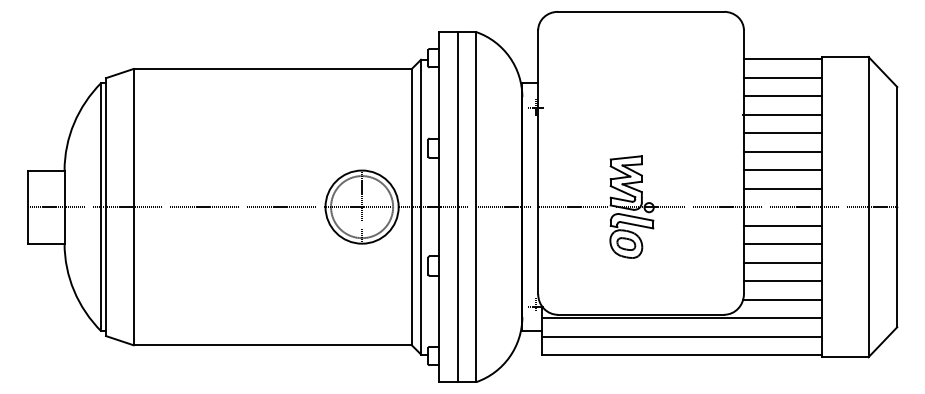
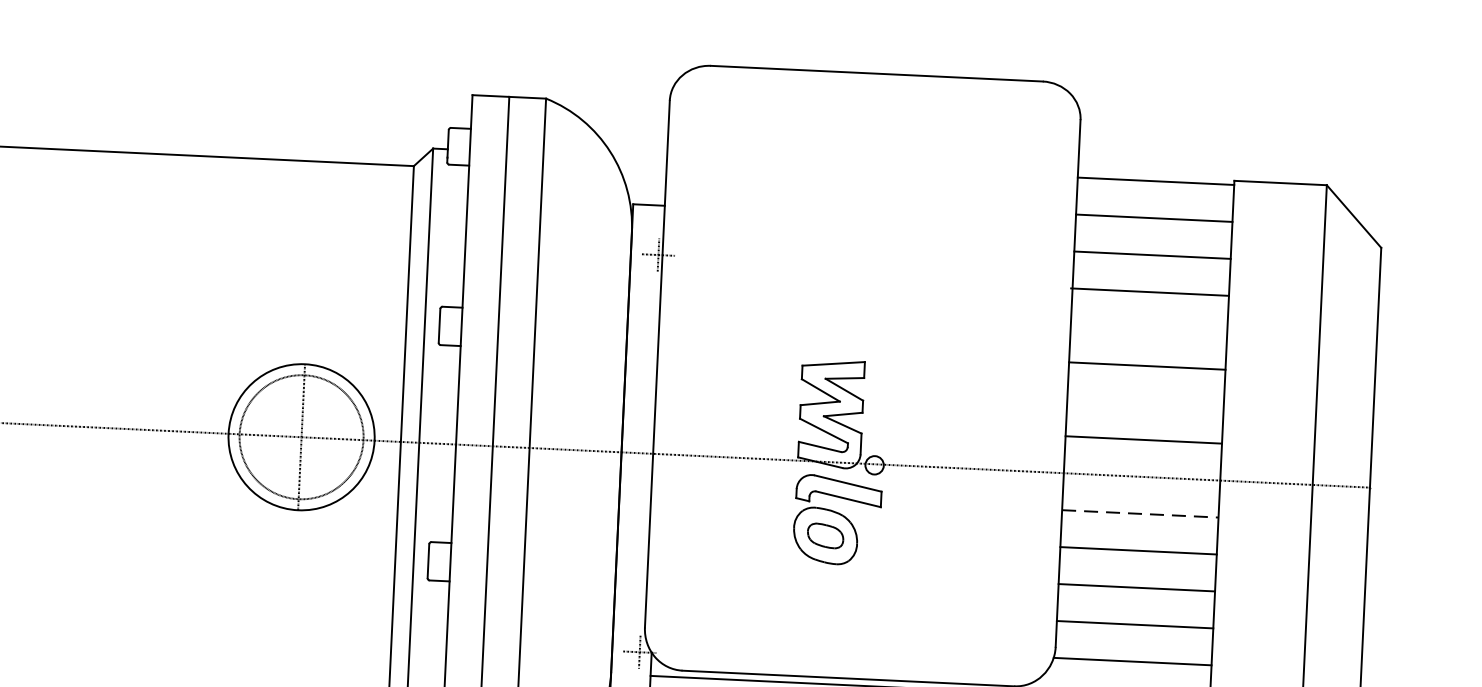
line: (782, 133) -> (1147, 329), removed
line: (782, 170) -> (1144, 403), removed
line: (783, 225) -> (1141, 513), solid -> dashed

